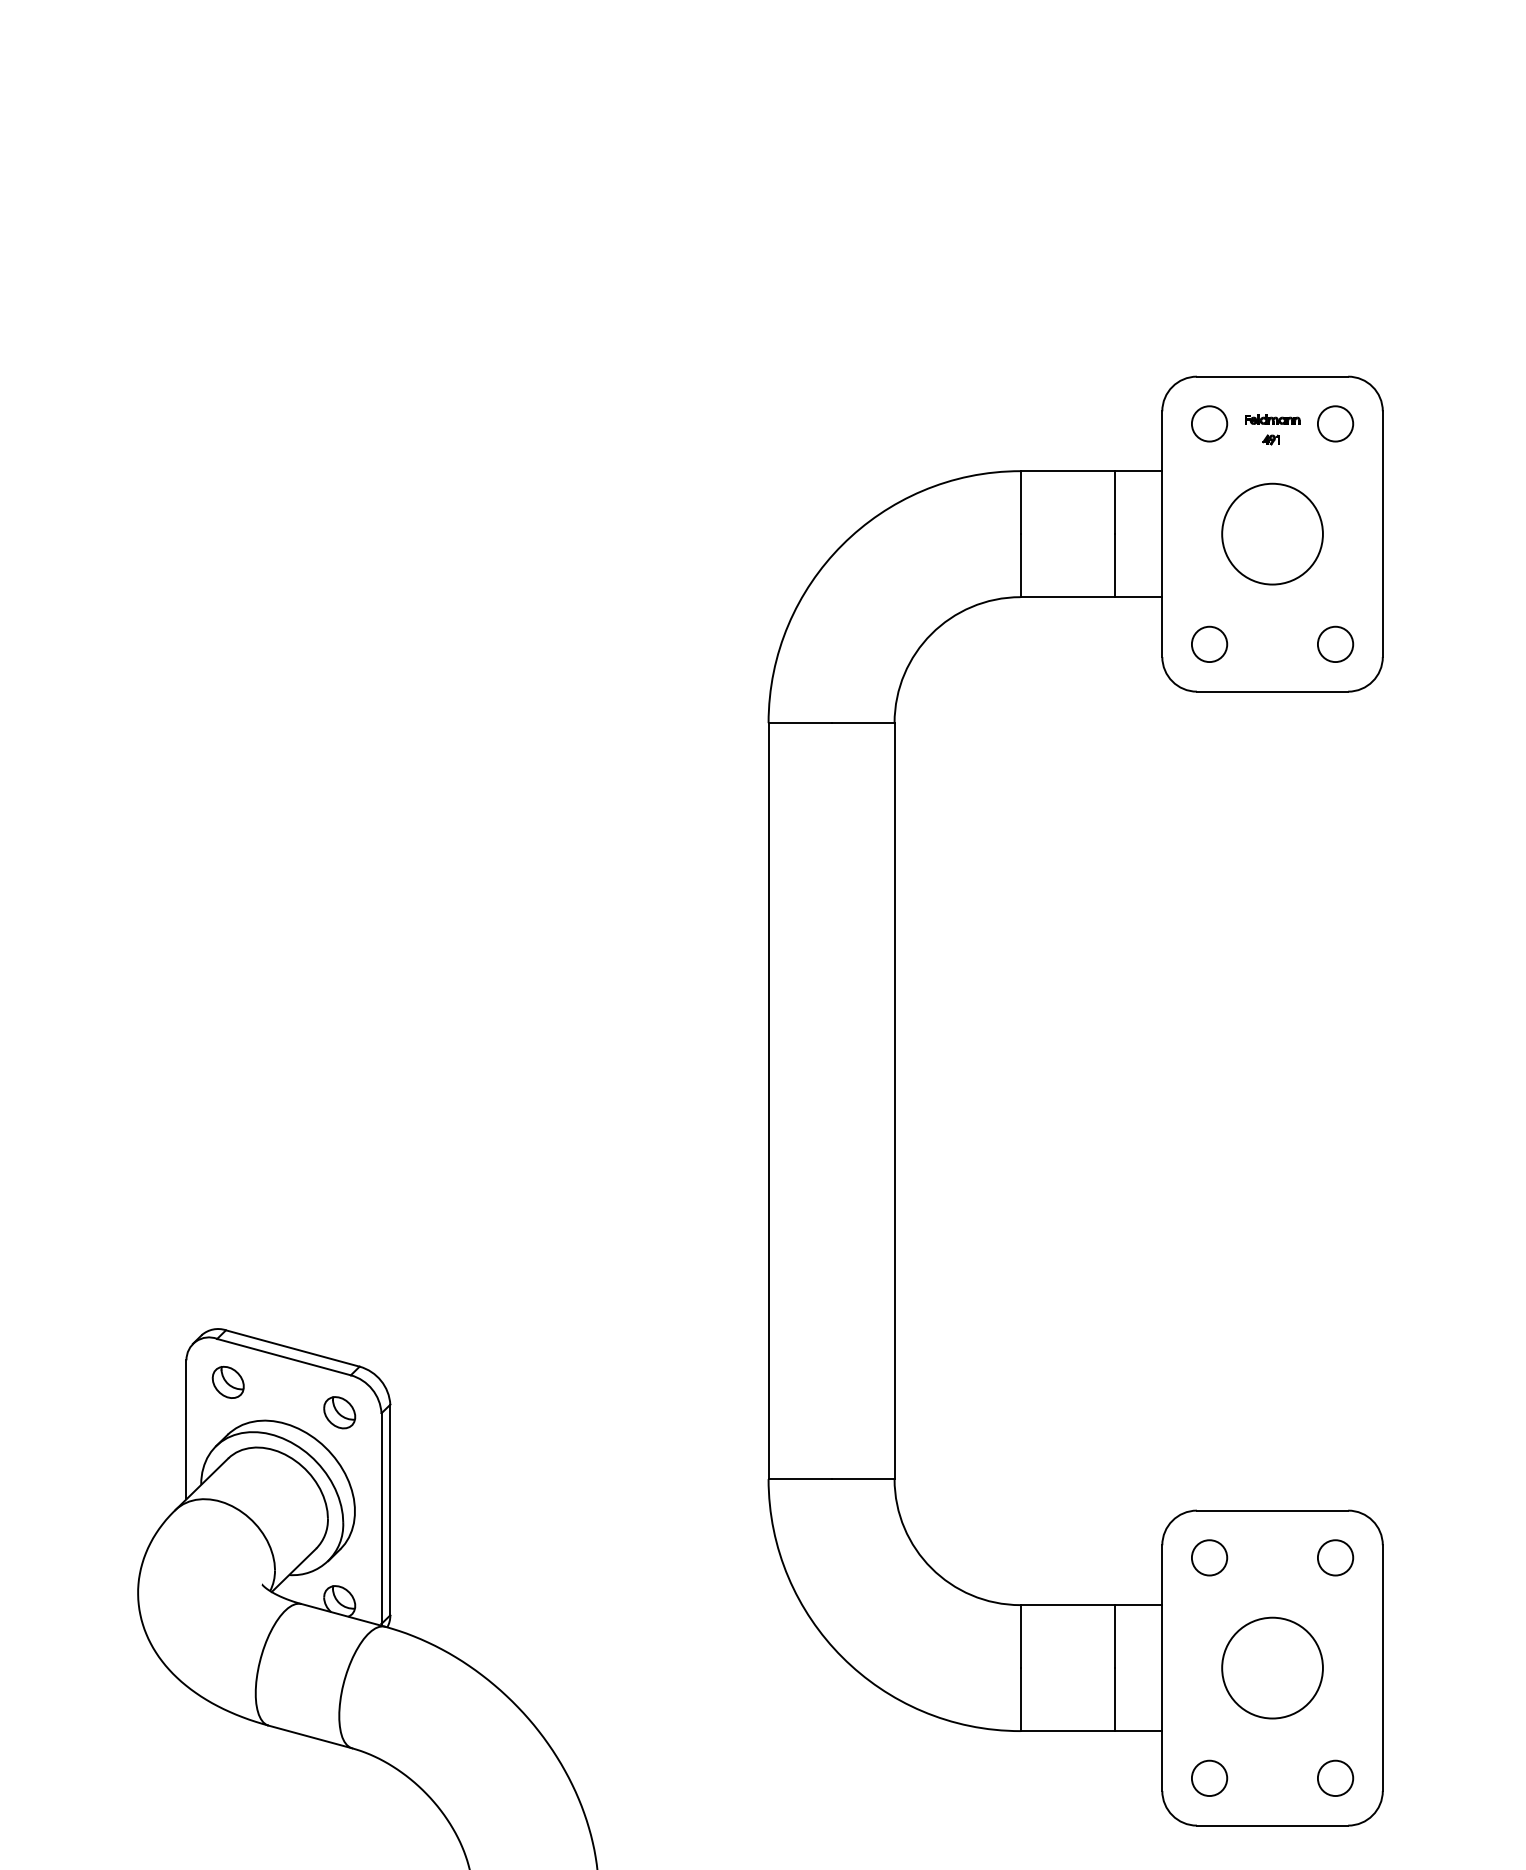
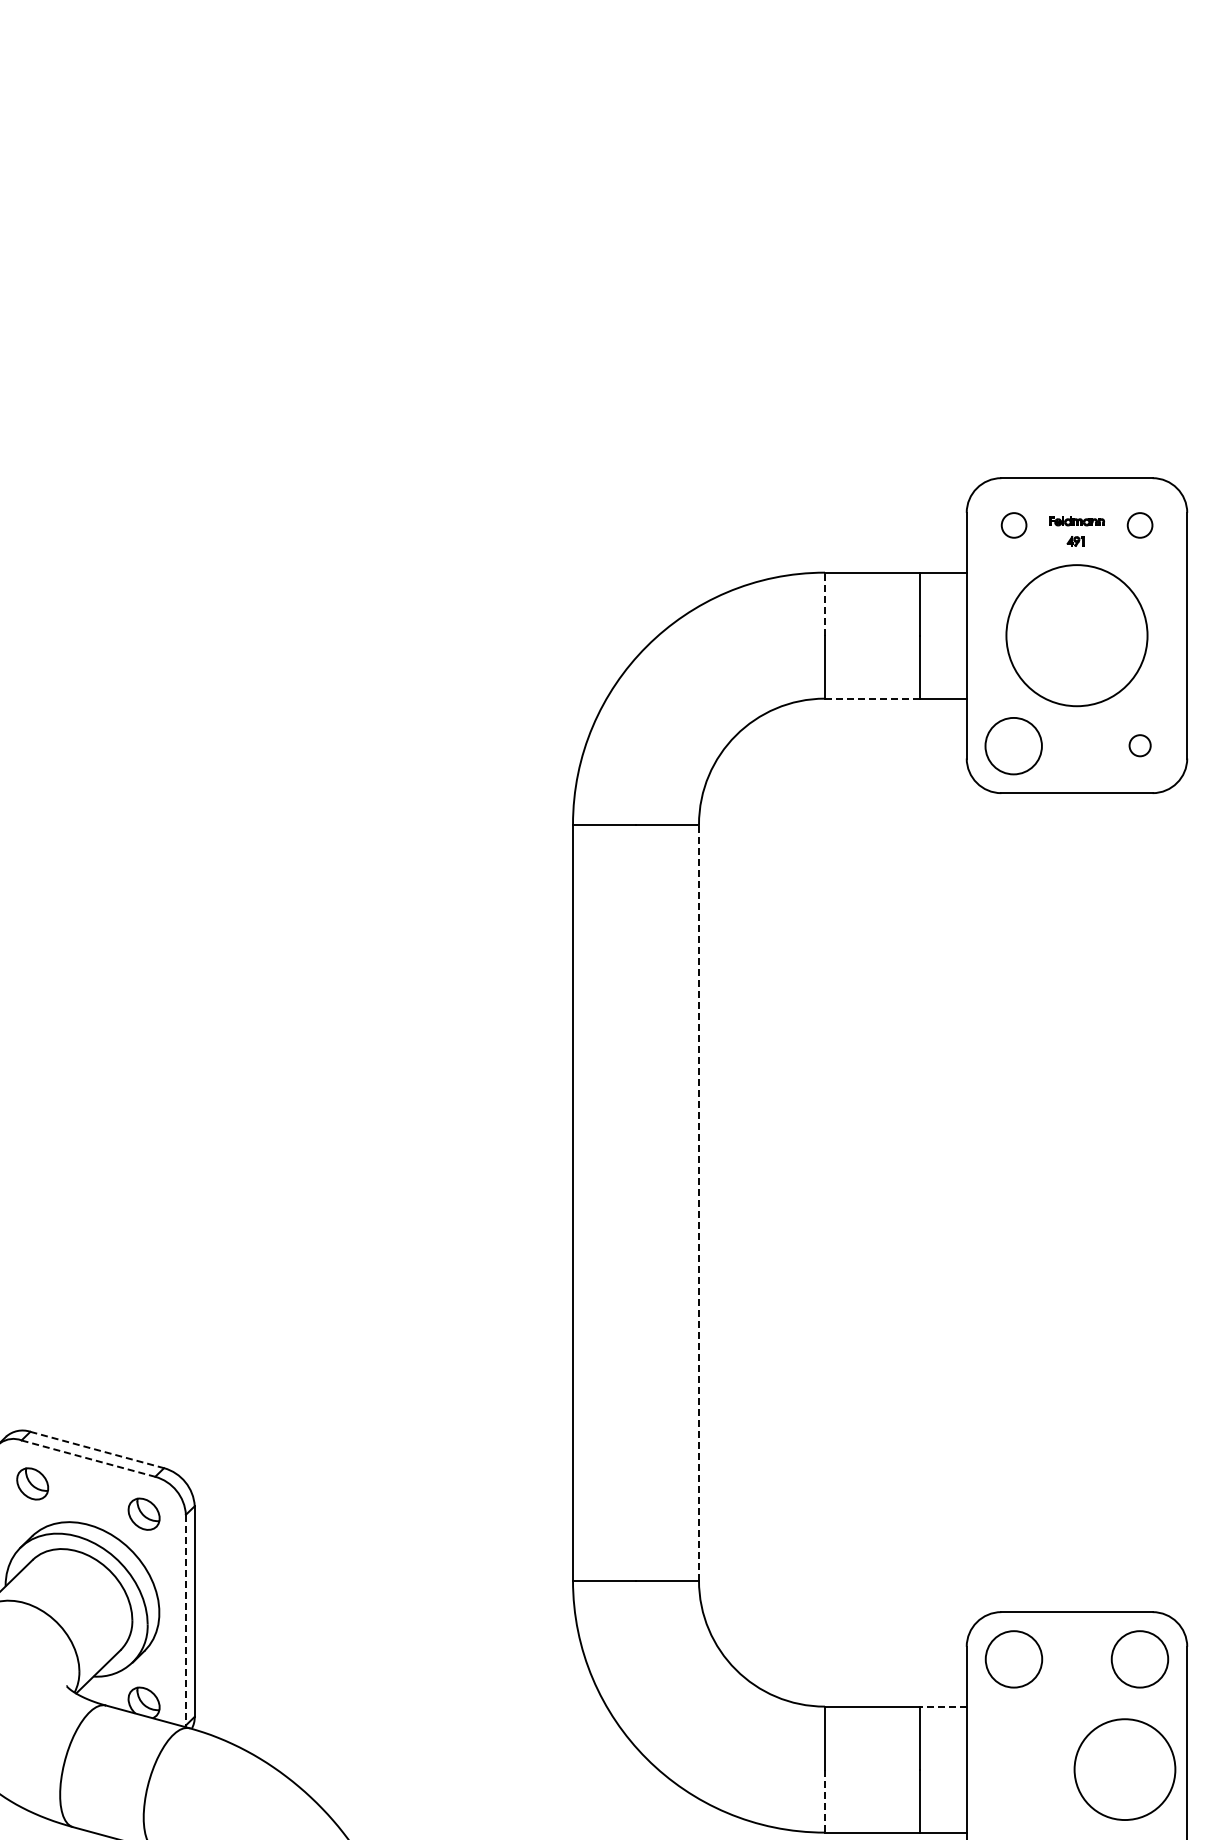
circle: (1209, 423) -> (1013, 525), size x0.7
circle: (1335, 423) -> (1139, 525), size x0.7
line: (1020, 502) -> (824, 604), solid -> dashed
circle: (1272, 533) -> (1076, 635), size x1.4
line: (1068, 597) -> (872, 699), solid -> dashed
circle: (1209, 643) -> (1013, 745), size x1.6
circle: (1335, 643) -> (1139, 745), size x0.6
line: (894, 1101) -> (698, 1203), solid -> dashed
line: (293, 1348) -> (97, 1450), solid -> dashed
line: (284, 1357) -> (88, 1459), solid -> dashed
line: (381, 1519) -> (185, 1621), solid -> dashed
circle: (1209, 1557) -> (1013, 1659), size x1.6
circle: (1335, 1557) -> (1139, 1659), size x1.6
line: (1138, 1605) -> (942, 1707), solid -> dashed
circle: (1272, 1667) -> (1124, 1769), moved
line: (1020, 1700) -> (824, 1802), solid -> dashed

